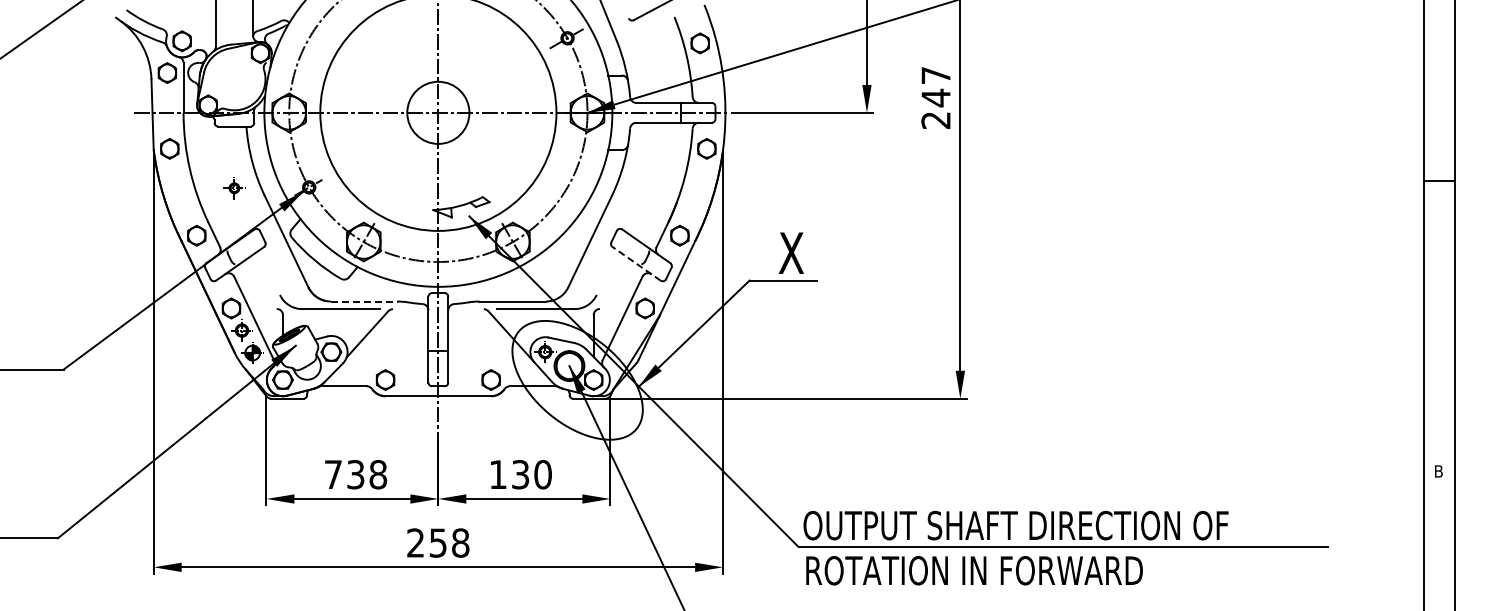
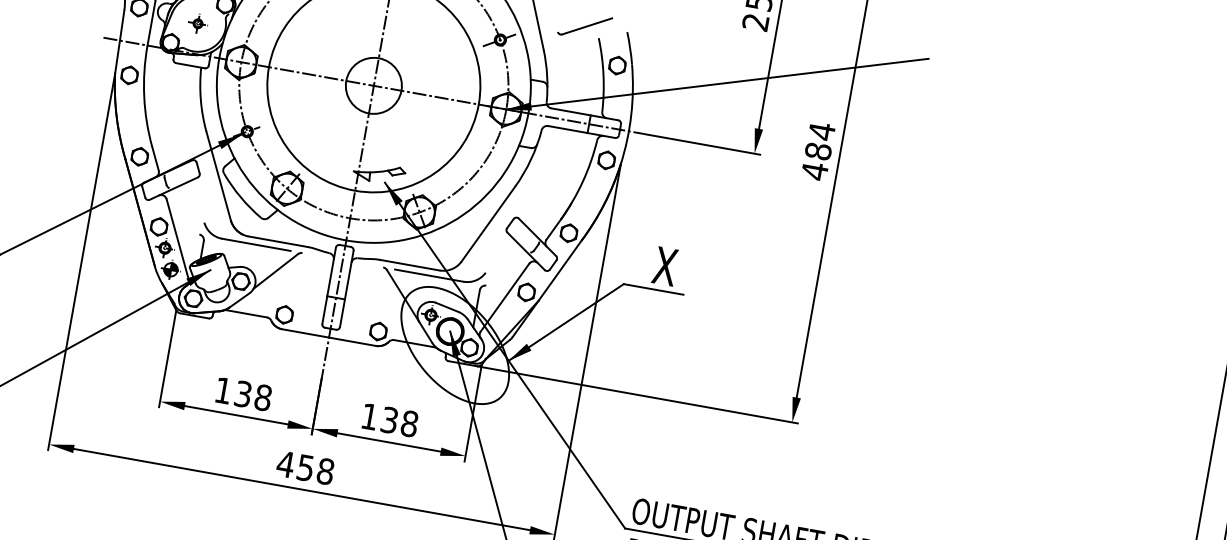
text: (935, 97) -> (817, 150), 247 -> 484
part: (234, 188) -> (198, 23), moved
line: (636, 263) -> (526, 251), dashed -> solid
line: (364, 301) -> (278, 241), dashed -> solid
text: (333, 474) -> (223, 390), 738 -> 138
text: (542, 474) -> (409, 423), 130 -> 138
text: (415, 542) -> (285, 463), 258 -> 458

